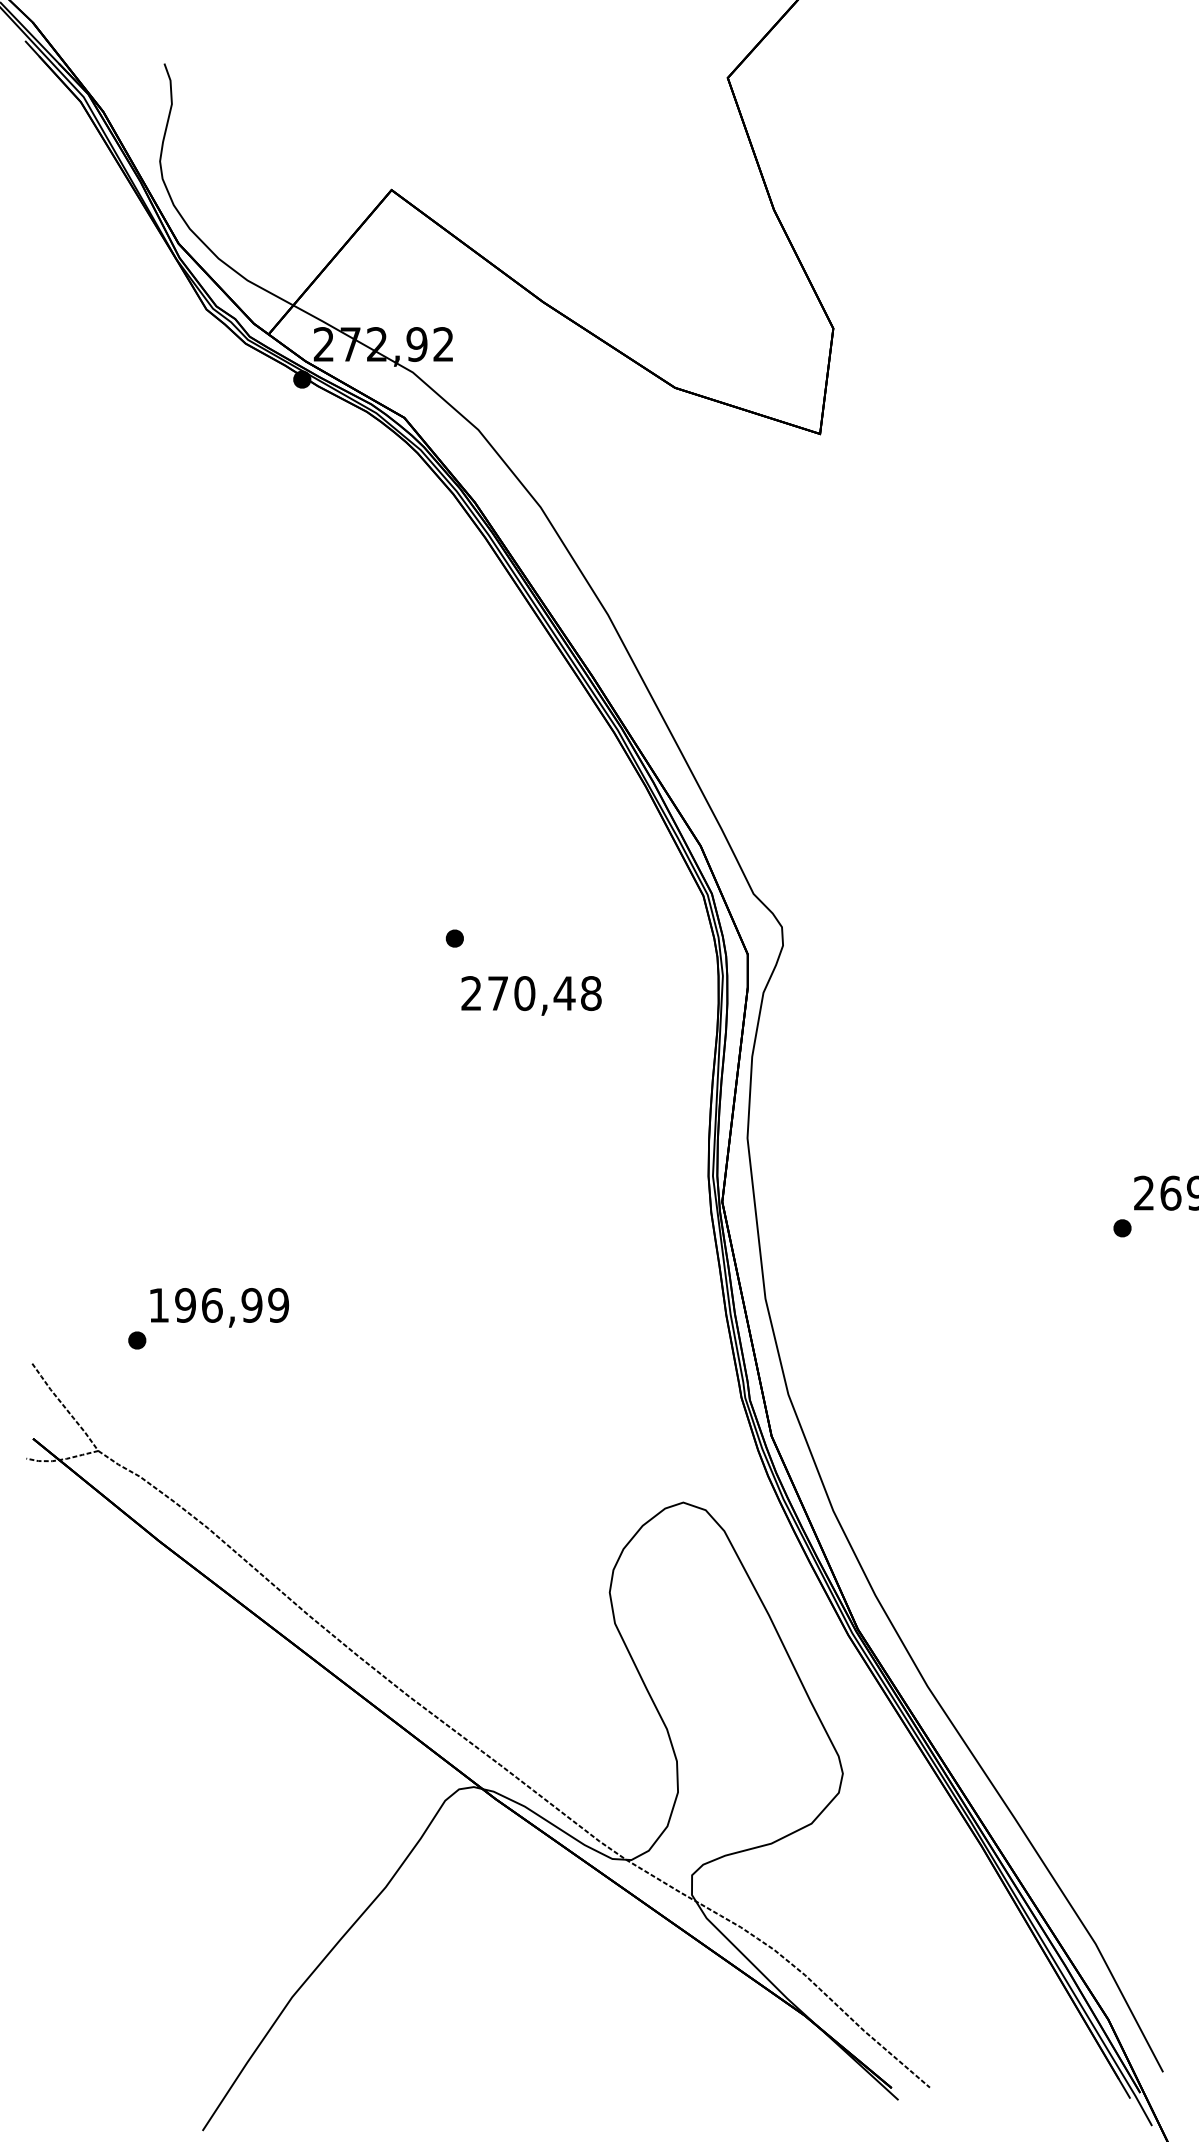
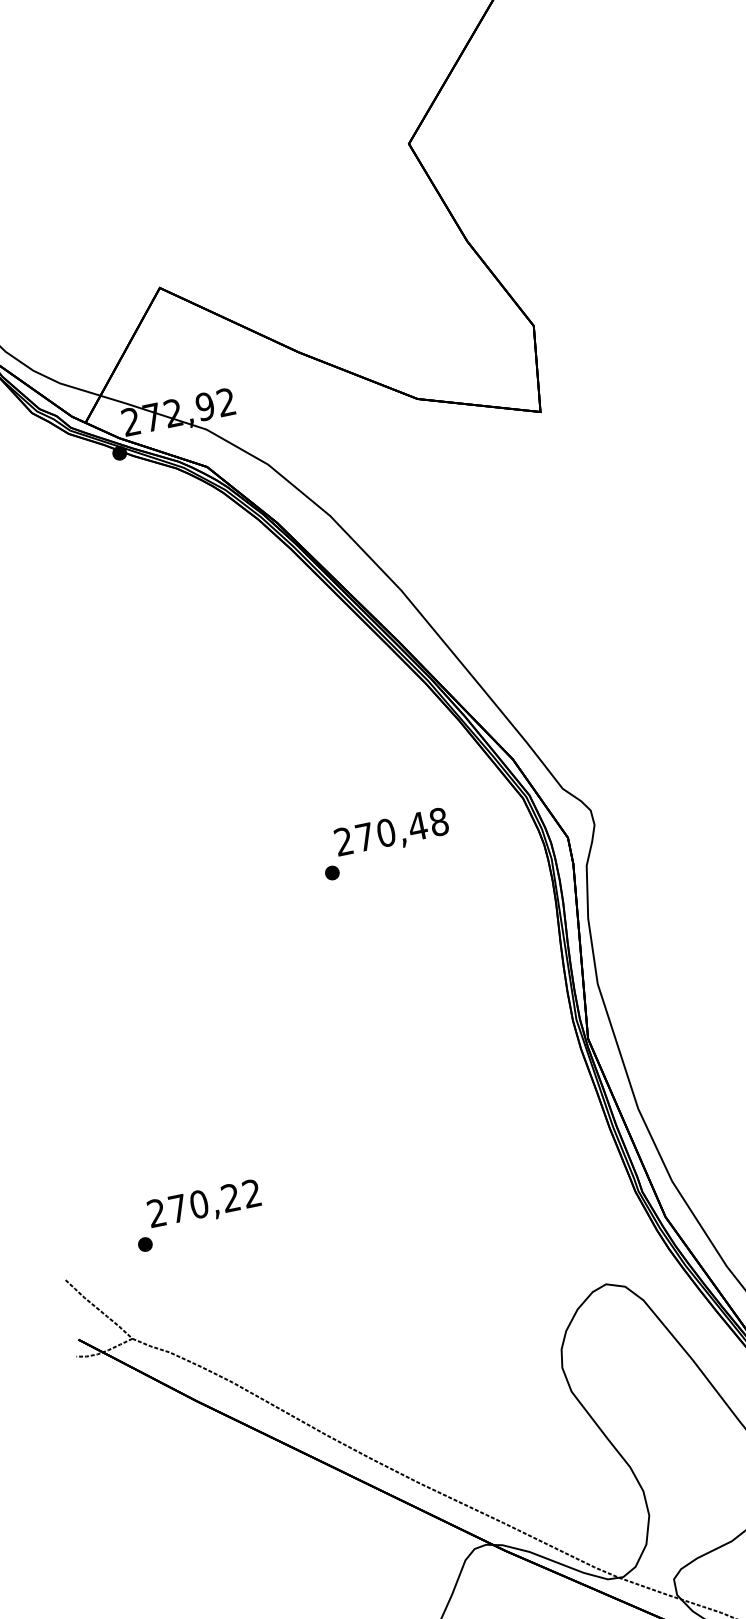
text: (531, 995) -> (391, 833), moved
text: (218, 1305) -> (204, 1203), 196,99 -> 270,22

